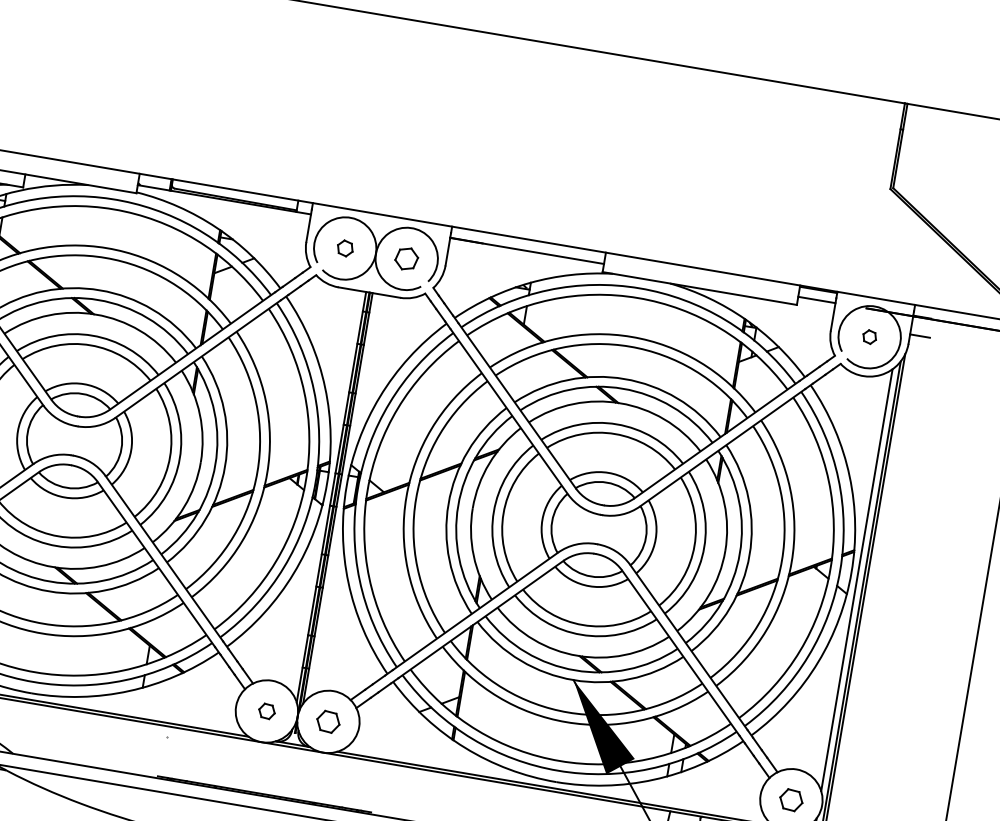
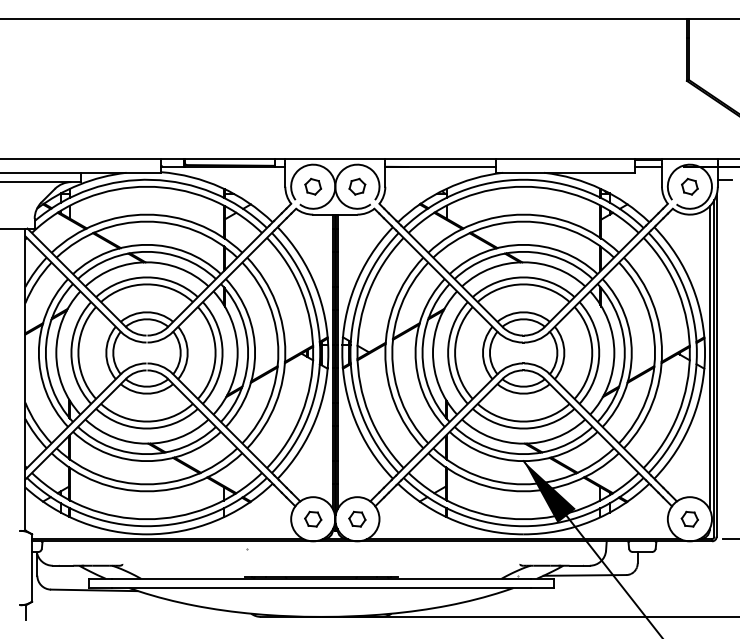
part: (345, 248) -> (313, 186), size x1.43
part: (869, 336) -> (689, 186), size x1.67
part: (267, 710) -> (313, 518), size x1.43

